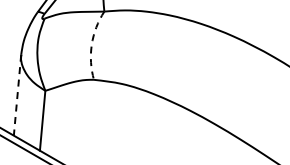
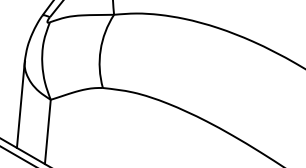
arc: (91, 44) -> (100, 50), dashed -> solid
line: (17, 95) -> (20, 104), dashed -> solid

